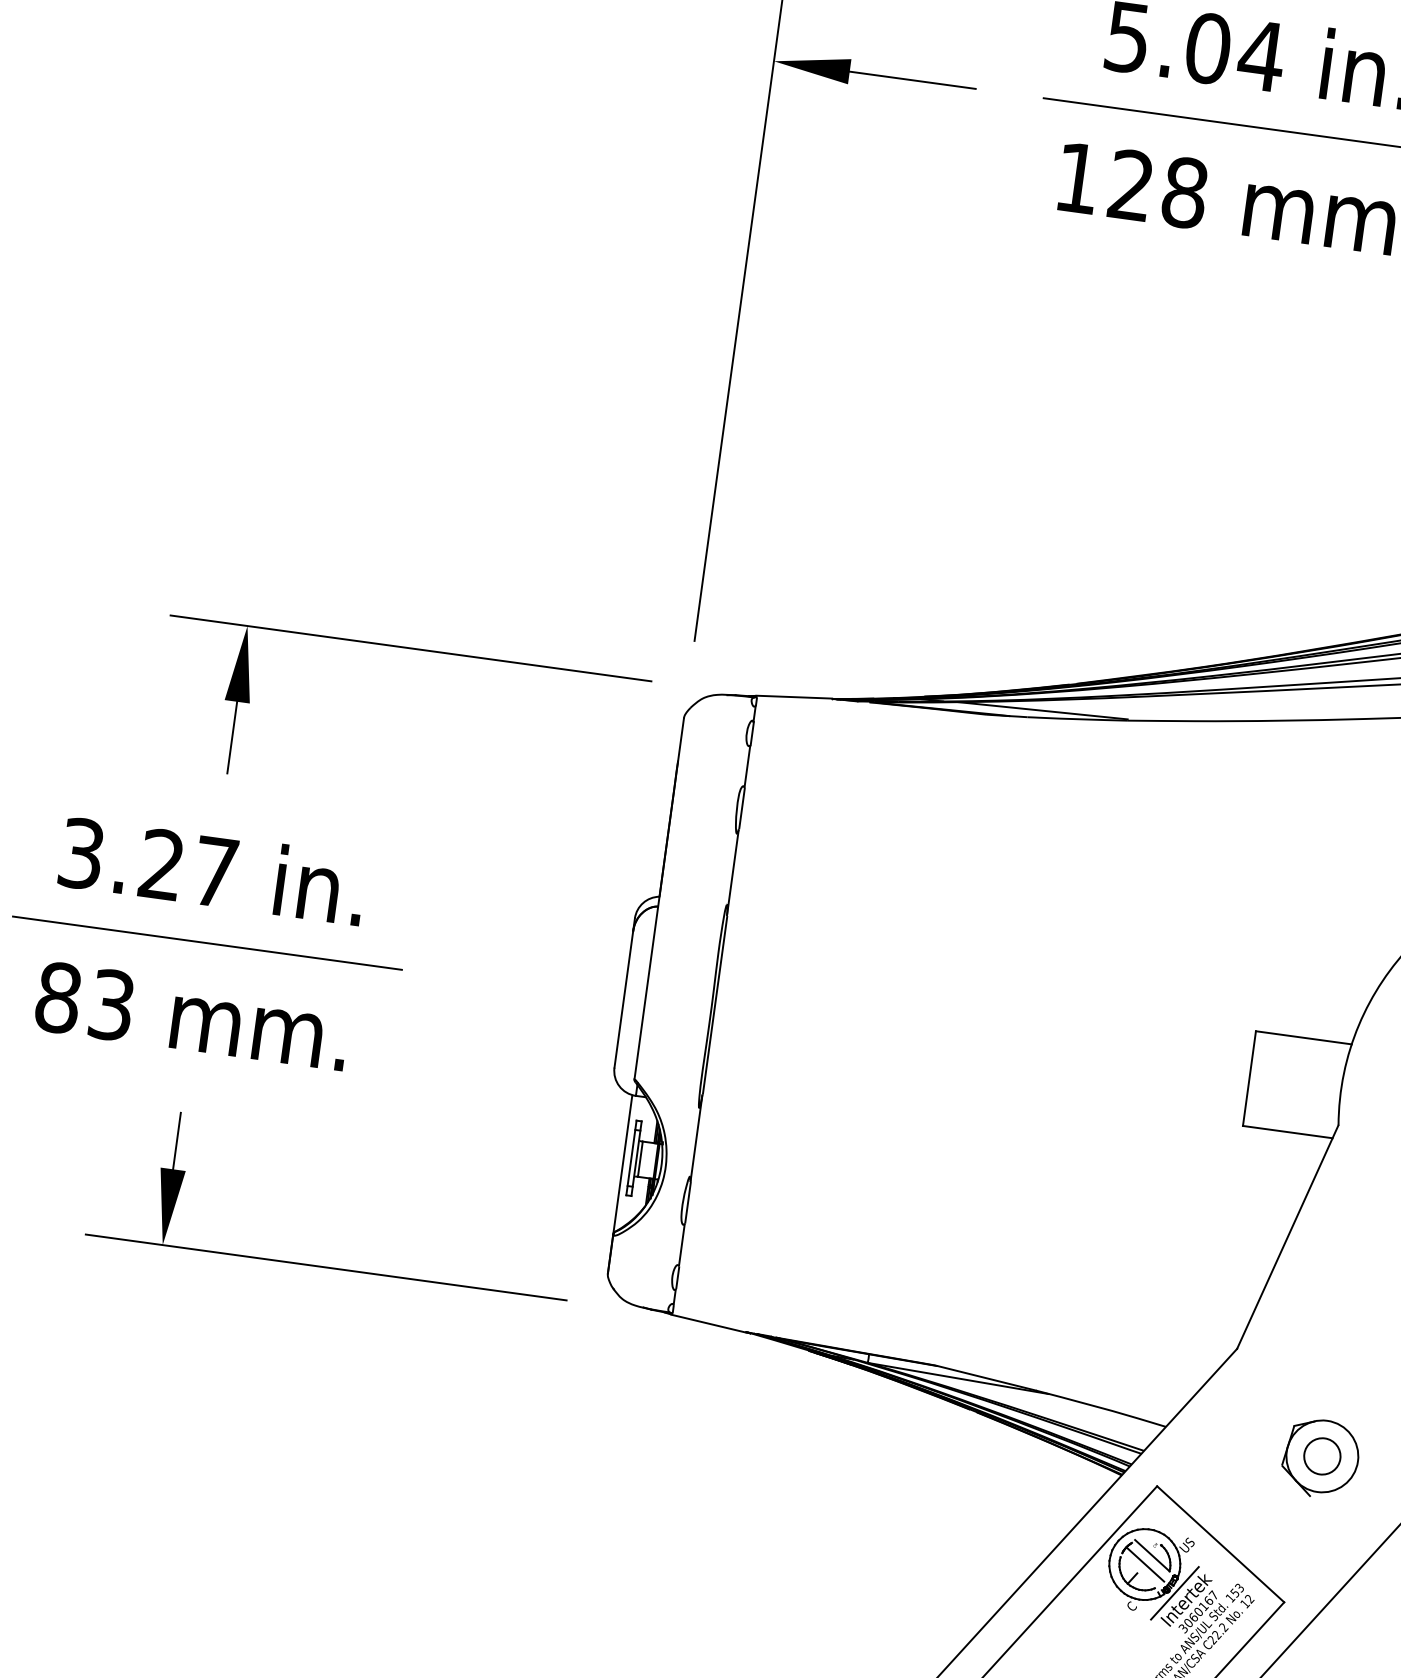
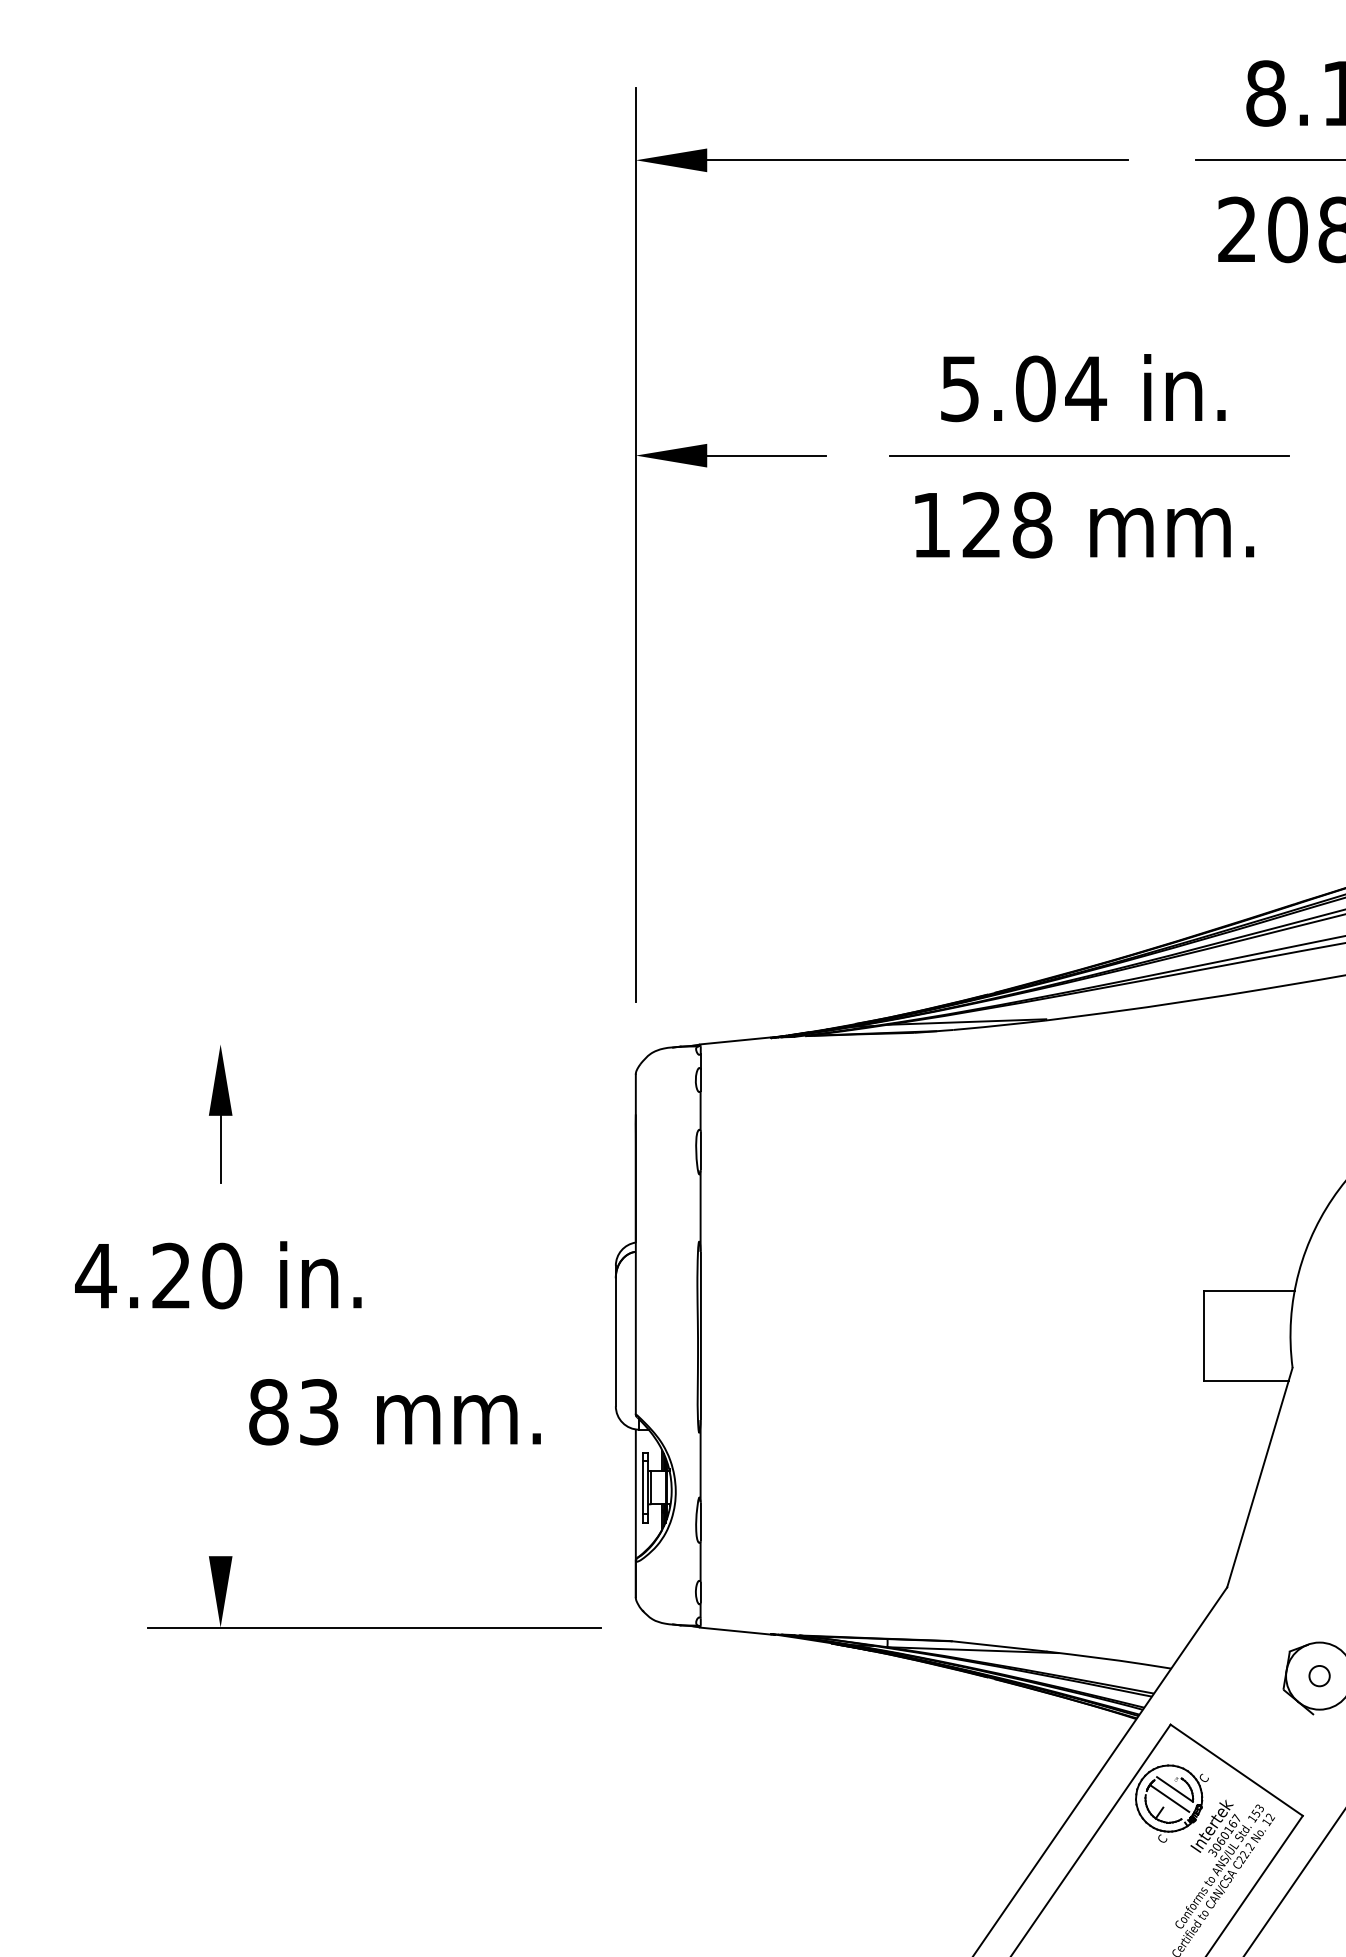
line: (410, 648) -> (374, 1044), removed
text: (148, 862) -> (158, 1275), 3.27 -> 4.20
line: (207, 942) -> (223, 1342), removed
text: (191, 1016) -> (394, 1412), moved
line: (176, 1140) -> (220, 1529), removed
circle: (1322, 1456) -> (1319, 1676), size x0.6
text: (1186, 1545) -> (1205, 1775), US -> C
line: (1174, 1593) -> (1200, 1821), removed

